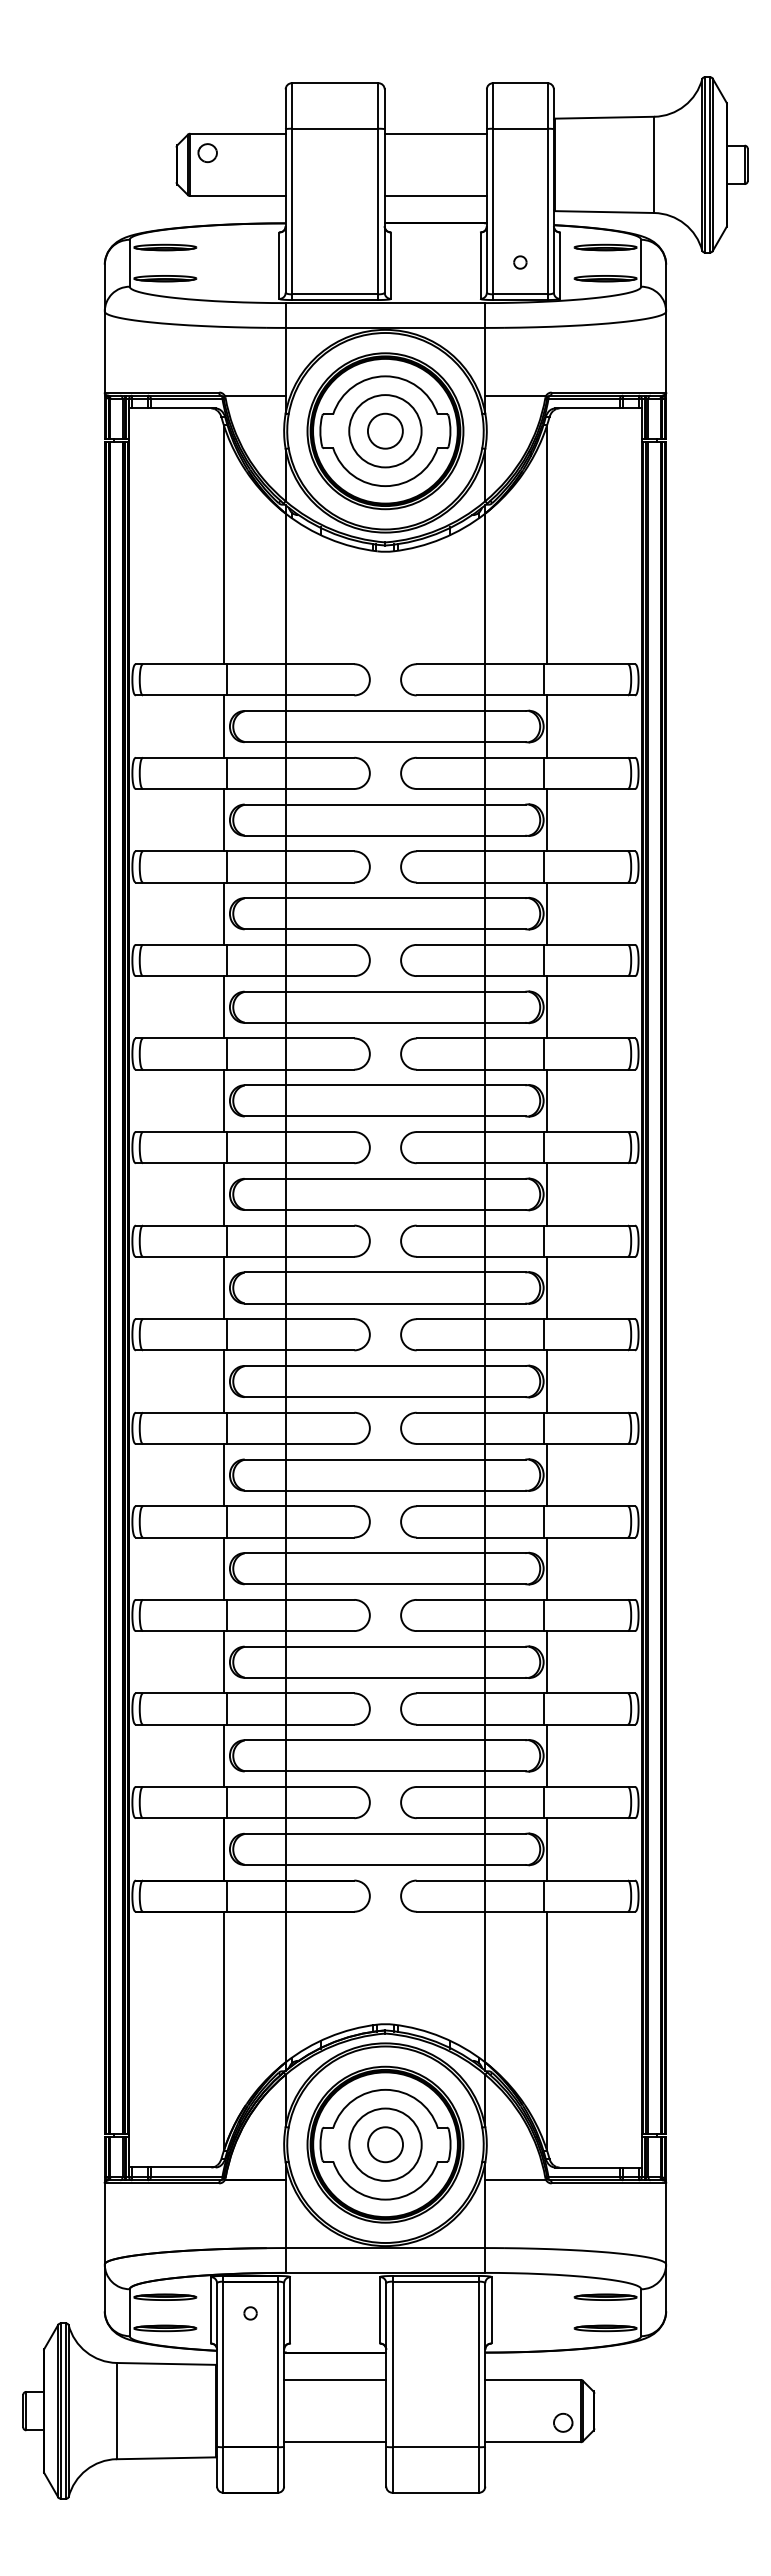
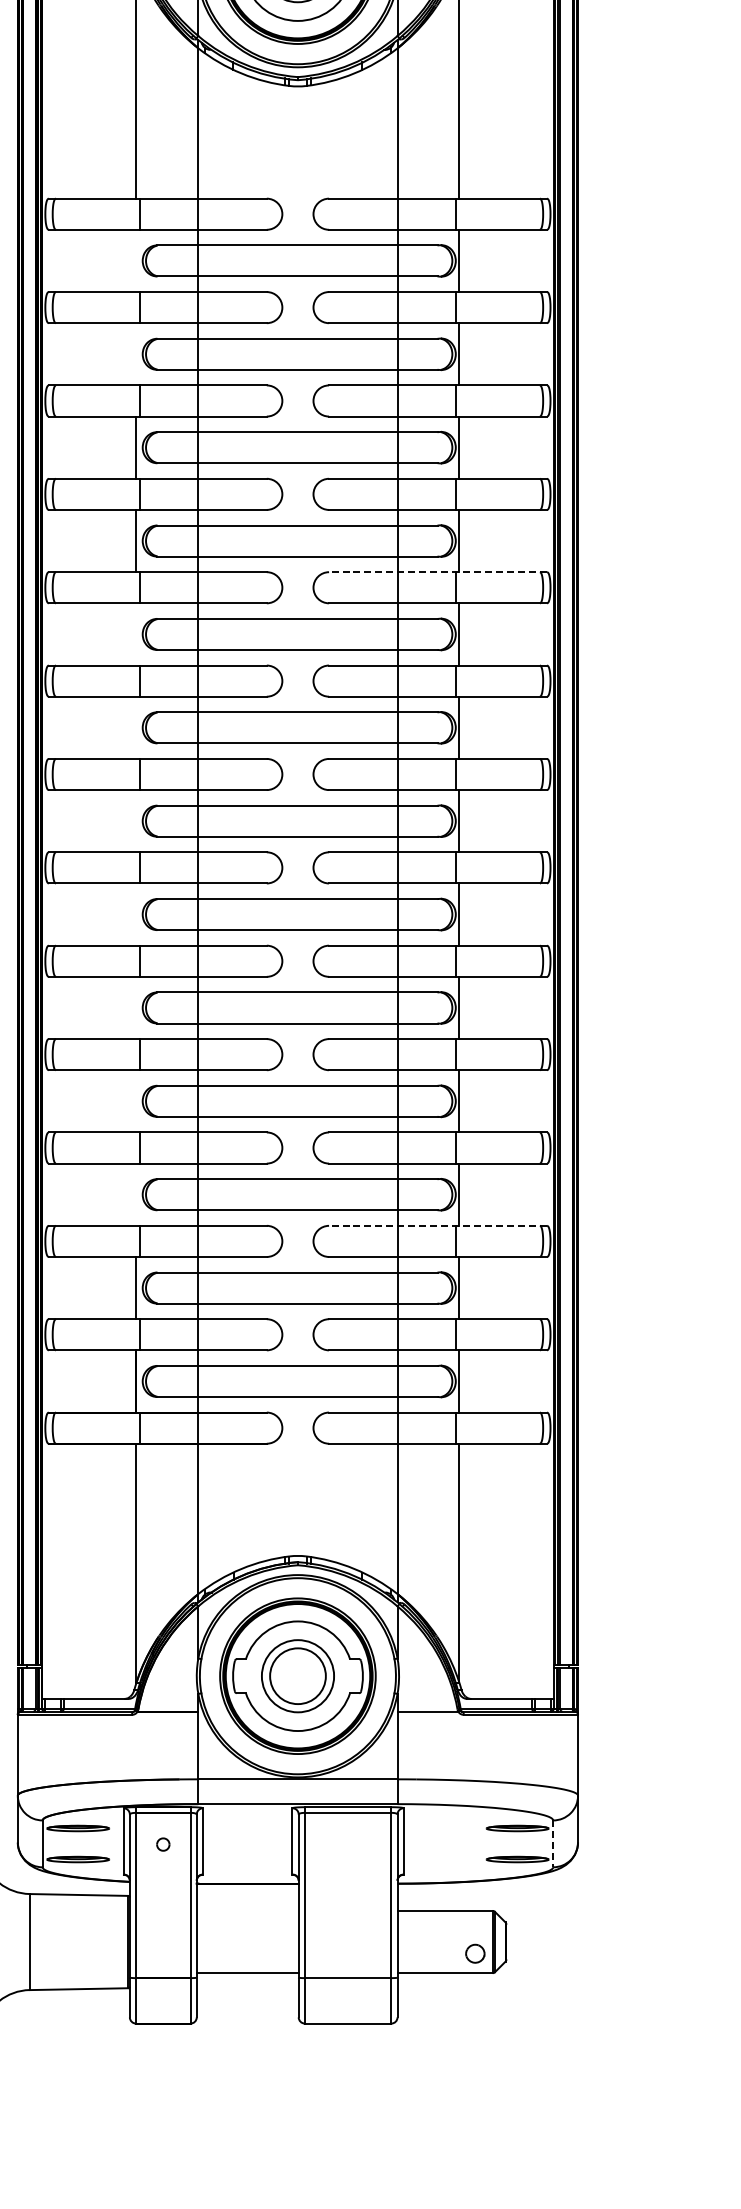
line: (223, 726) -> (136, 260), removed
line: (223, 819) -> (136, 353), removed
line: (525, 1038) -> (437, 572), solid -> dashed
line: (223, 1100) -> (136, 634), removed
line: (223, 1194) -> (136, 727), removed
line: (223, 1287) -> (136, 820), removed
line: (223, 1381) -> (136, 914), removed
line: (223, 1474) -> (136, 1007), removed
line: (223, 1568) -> (136, 1101), removed
line: (223, 1662) -> (136, 1194), removed
line: (525, 1693) -> (437, 1225), solid -> dashed
circle: (385, 2144) -> (297, 1675), size x1.6
line: (641, 2313) -> (553, 1844), solid -> dashed
line: (335, 2379) -> (248, 1910), removed

